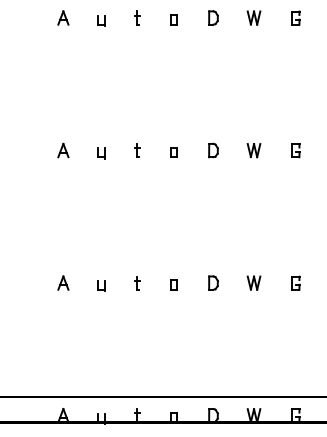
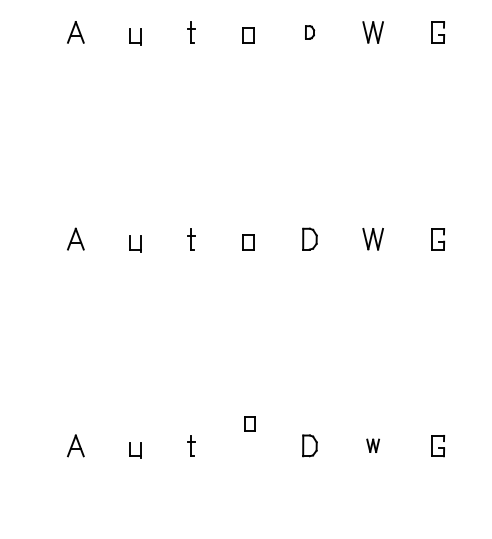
part: (213, 17) -> (309, 31), size x0.6
part: (253, 282) -> (372, 444), size x0.6
part: (173, 284) -> (249, 423), moved

